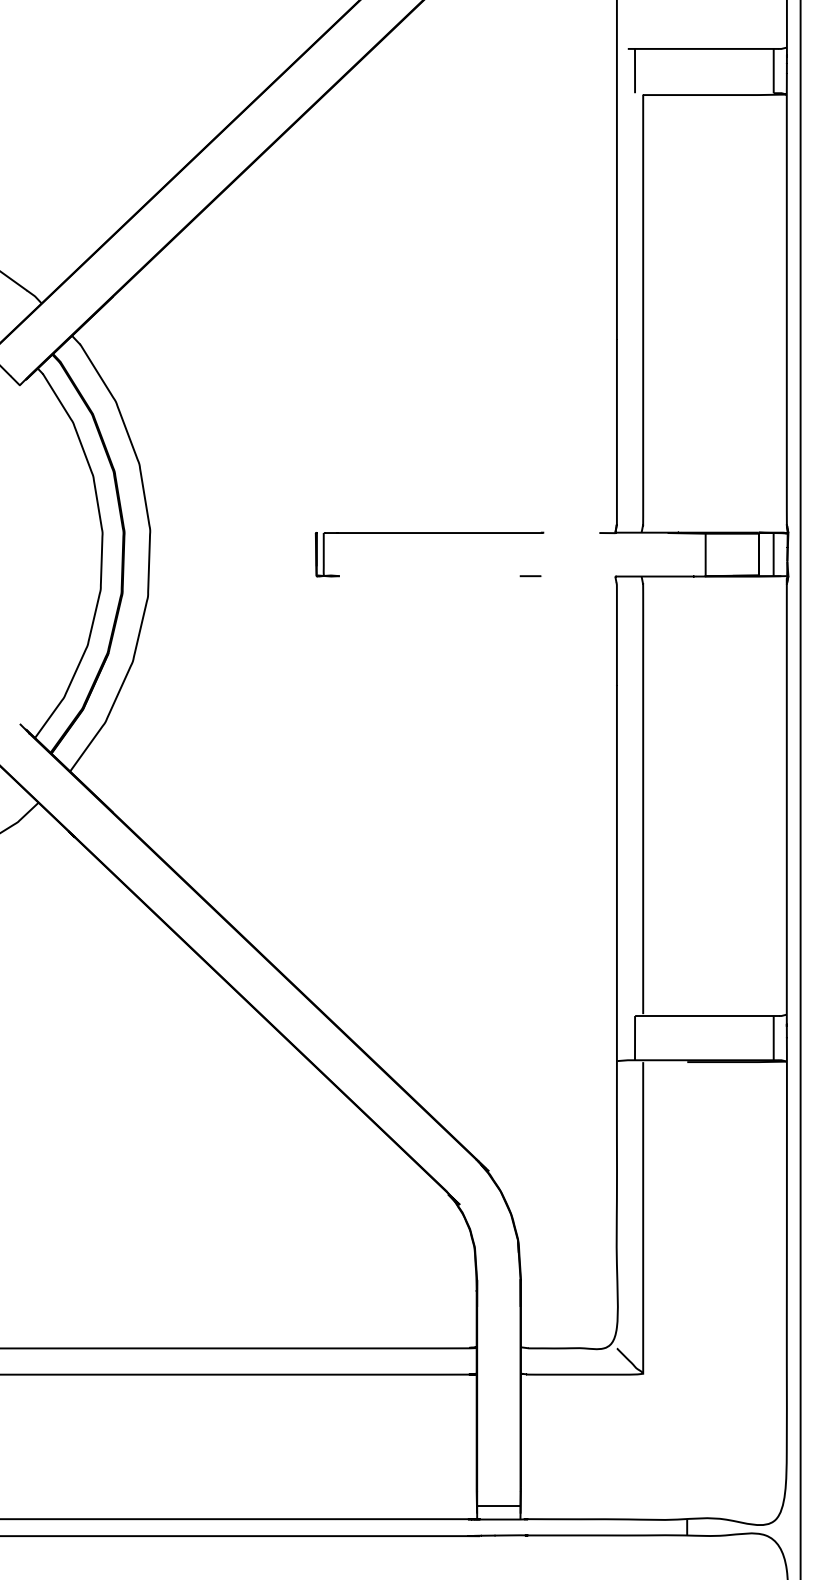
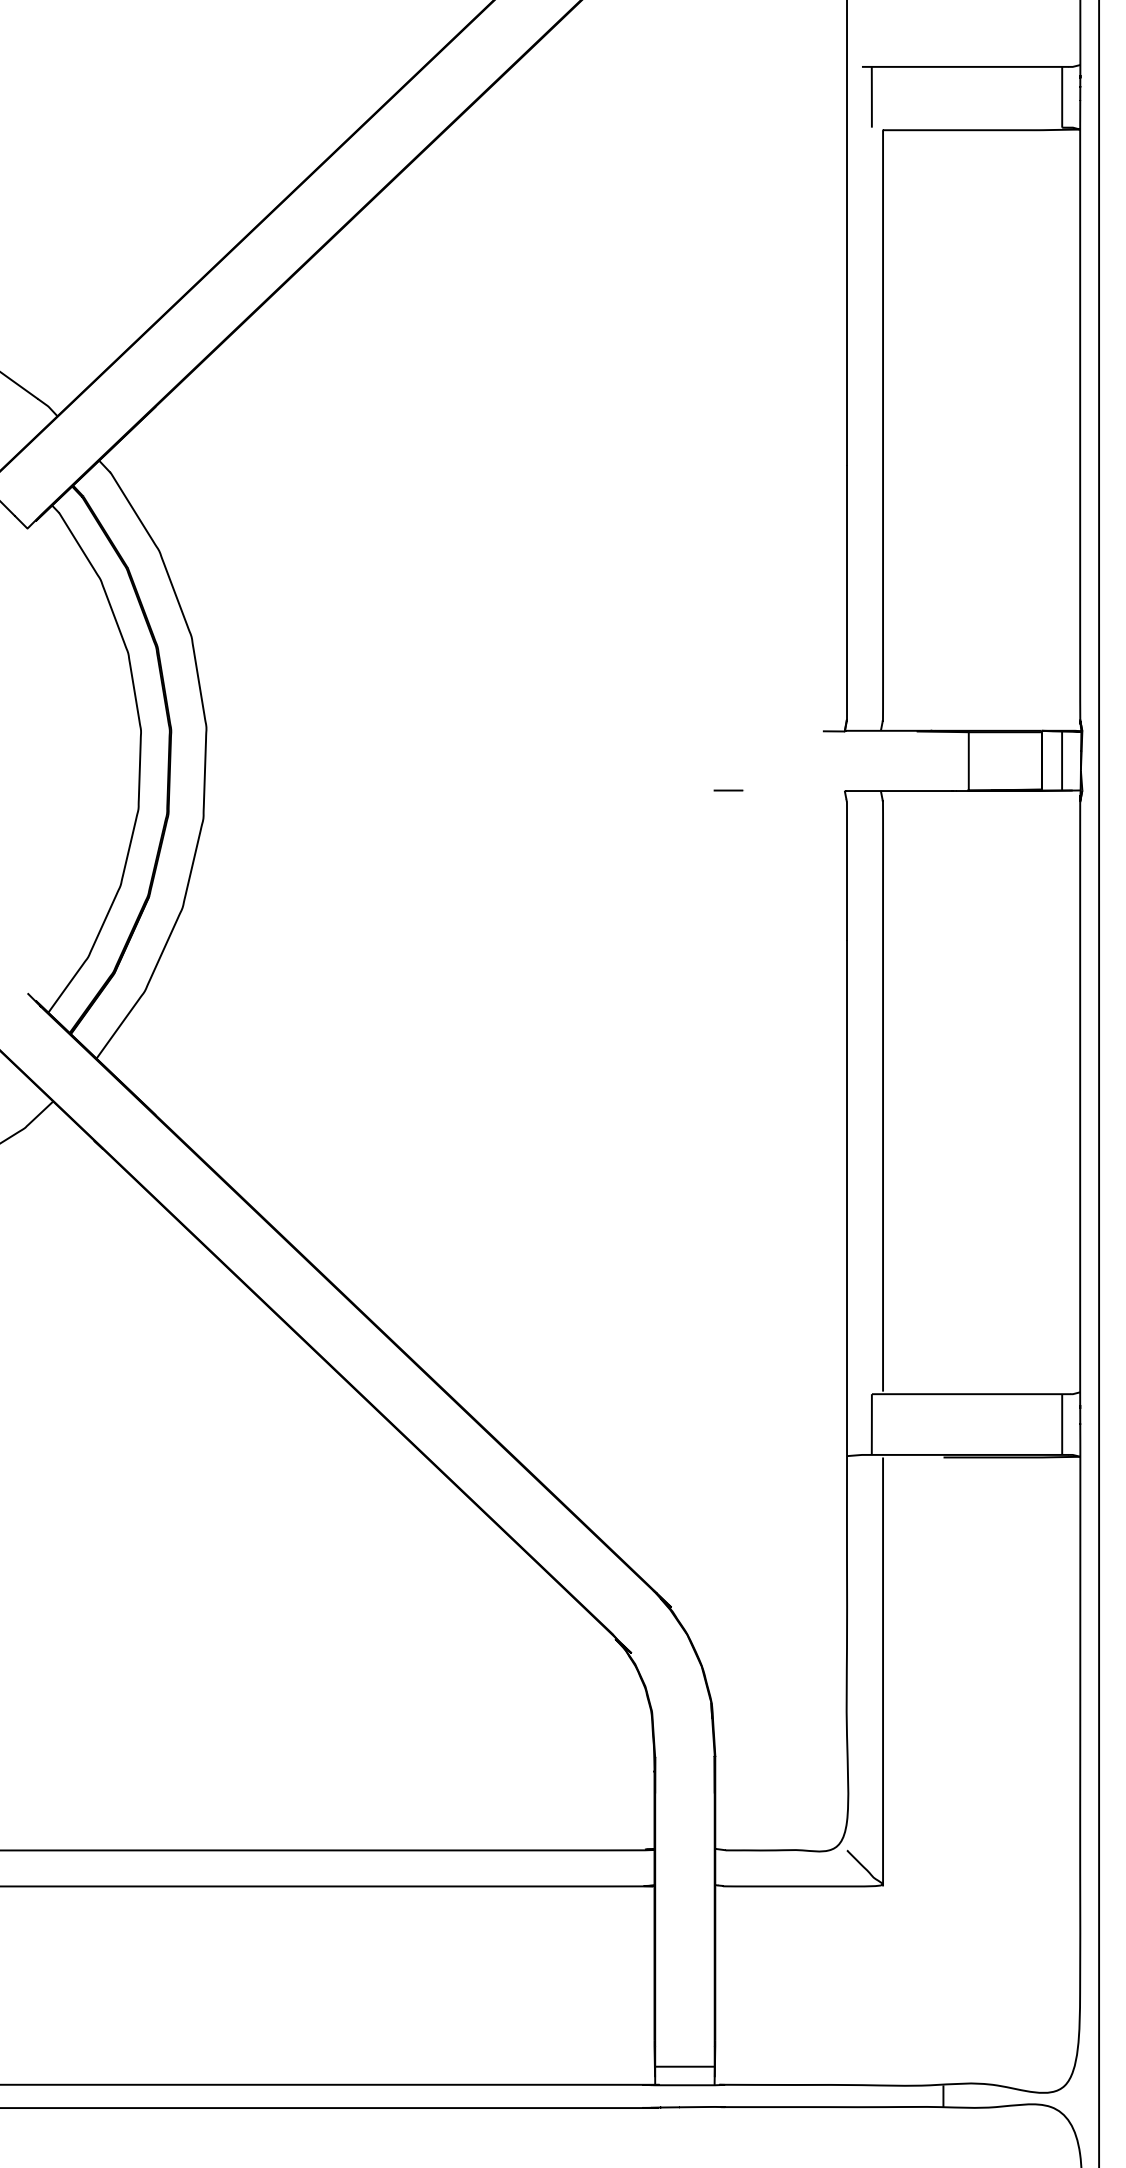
part: (429, 533) -> (589, 732), removed

